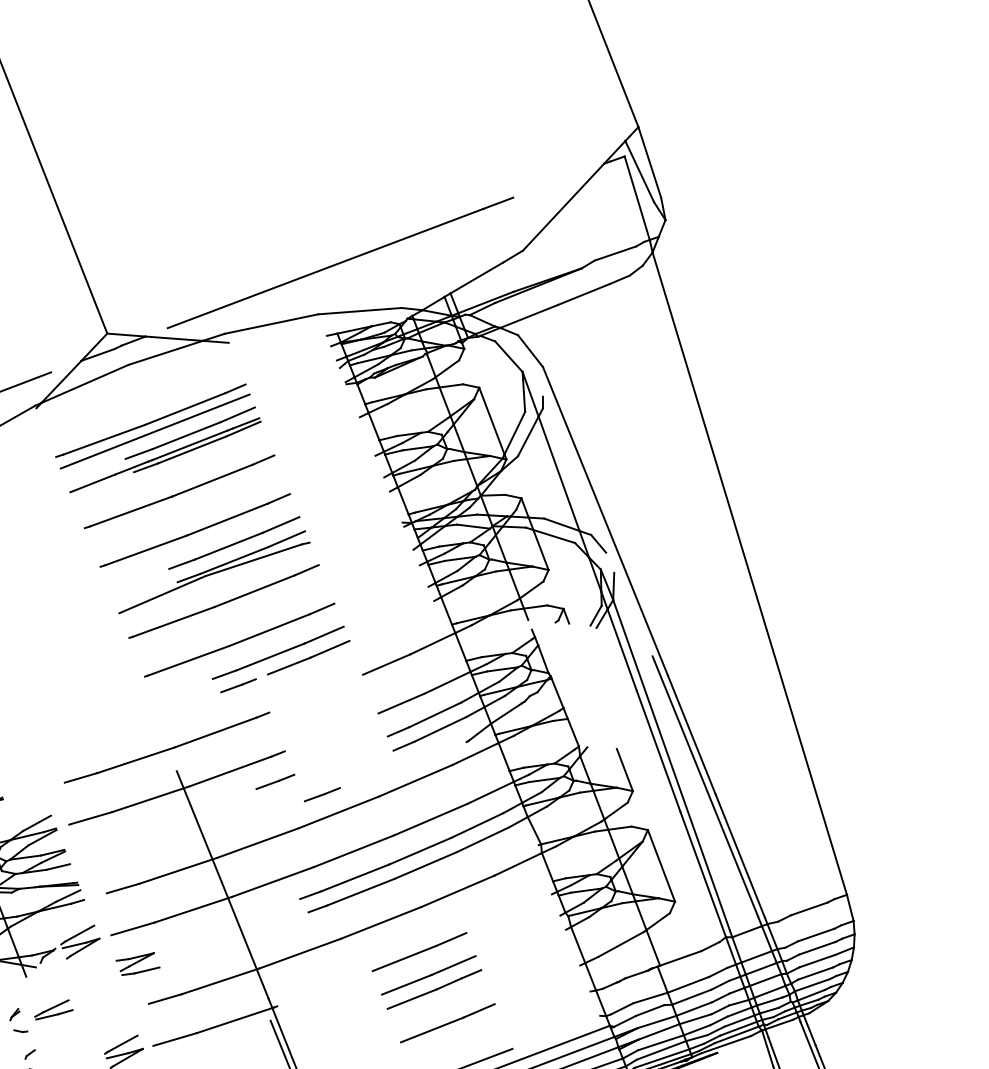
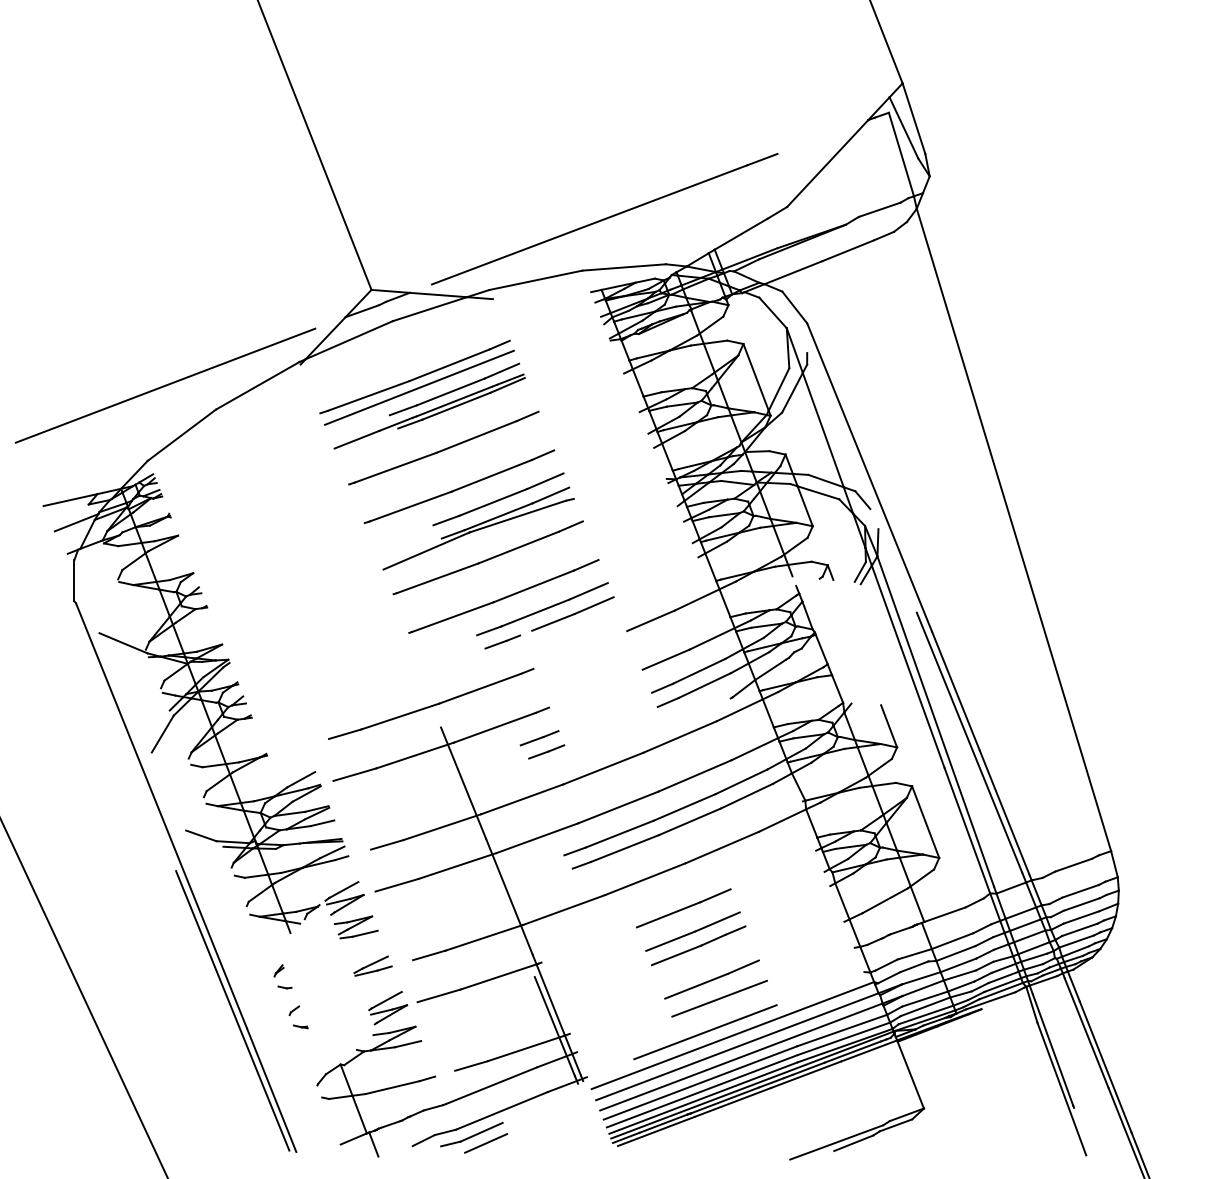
line: (322, 794) -> (546, 751), moved
part: (137, 964) -> (355, 927), moved
part: (53, 1009) -> (372, 965), moved
line: (455, 1042) -> (719, 998), added

